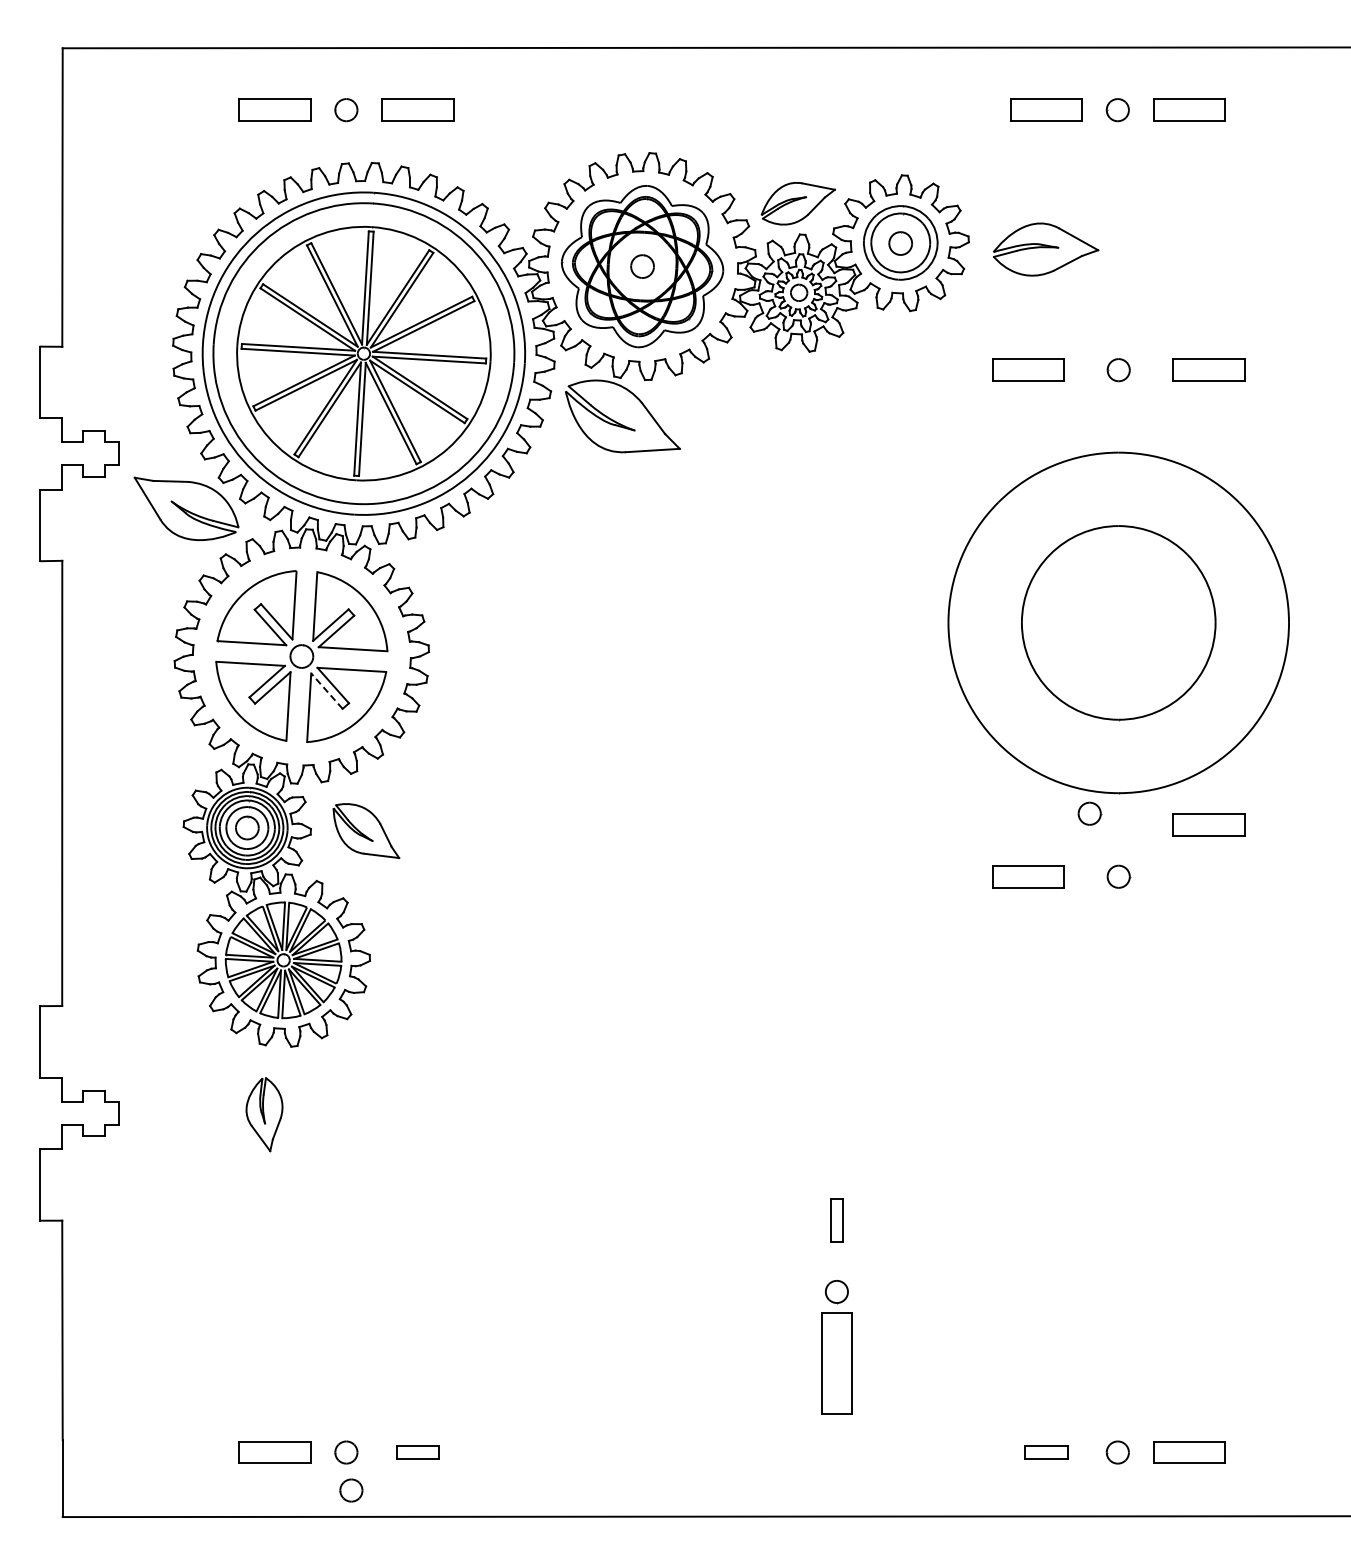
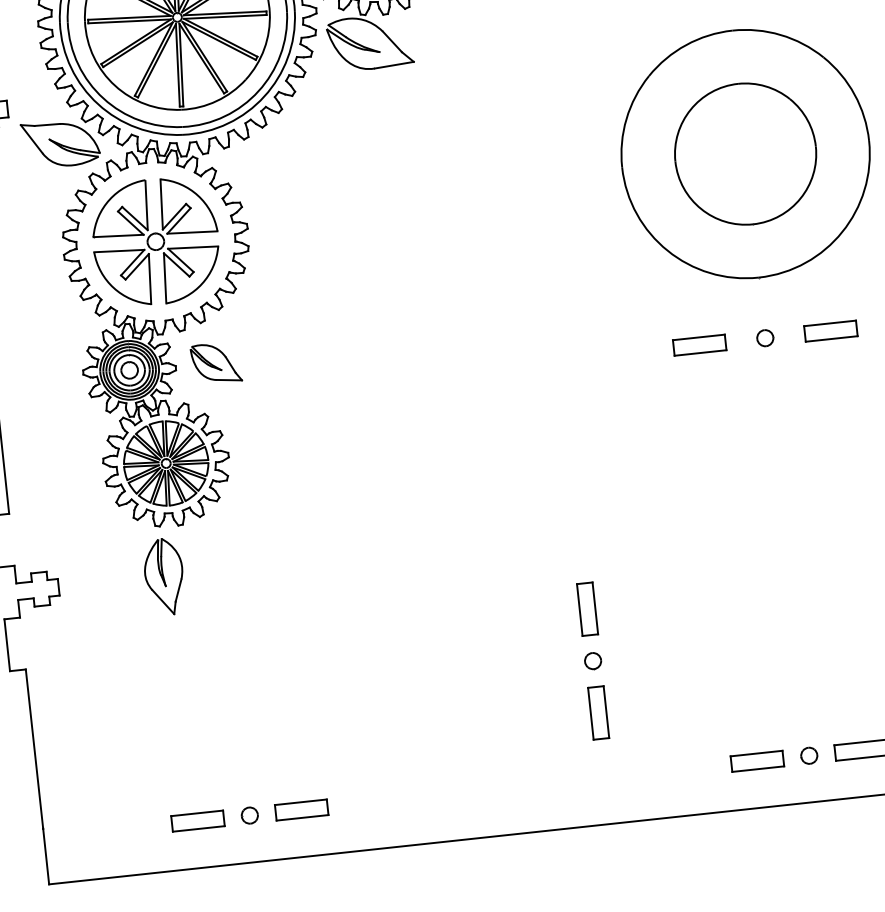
line: (326, 691) -> (176, 265), dashed -> solid
part: (1089, 813) -> (739, 294), removed
part: (1208, 824) -> (830, 331), moved
part: (264, 1114) -> (164, 576), size x1.43
part: (836, 1220) -> (587, 609), size x1.67
part: (836, 1363) -> (598, 713), size x0.71
part: (417, 1452) -> (301, 810), size x1.67
part: (1046, 1452) -> (757, 761), size x1.67
part: (351, 1490) -> (256, 842), removed

